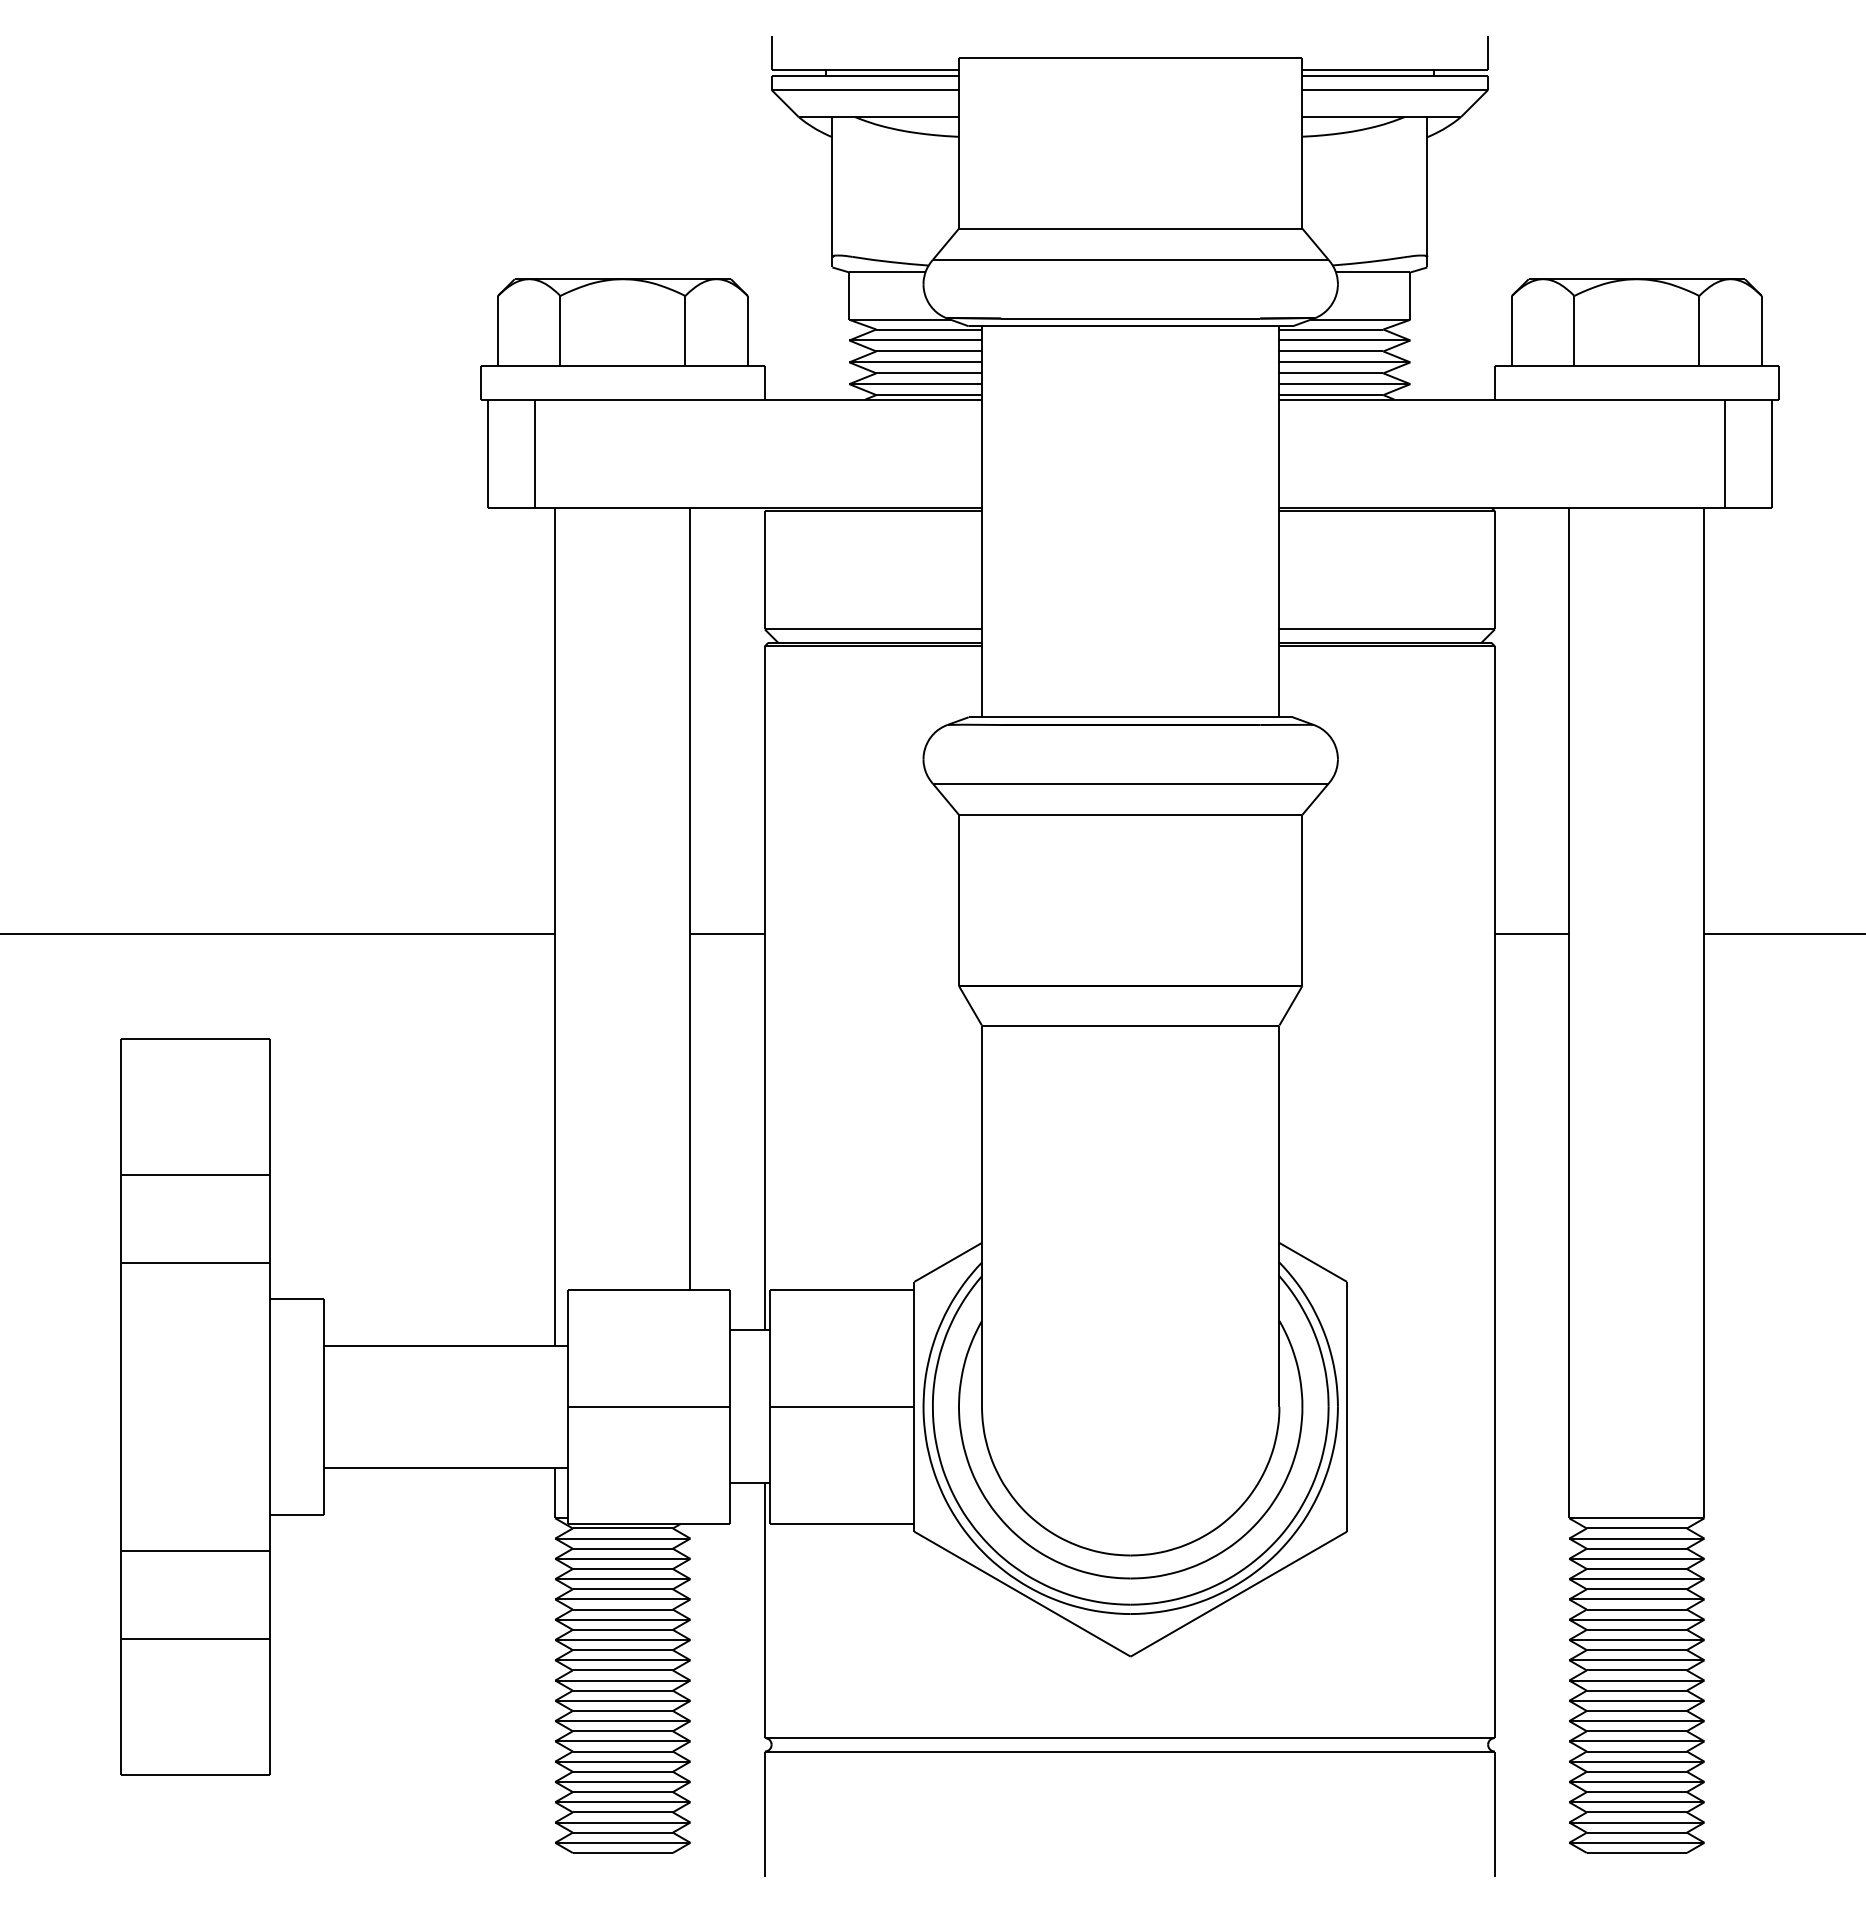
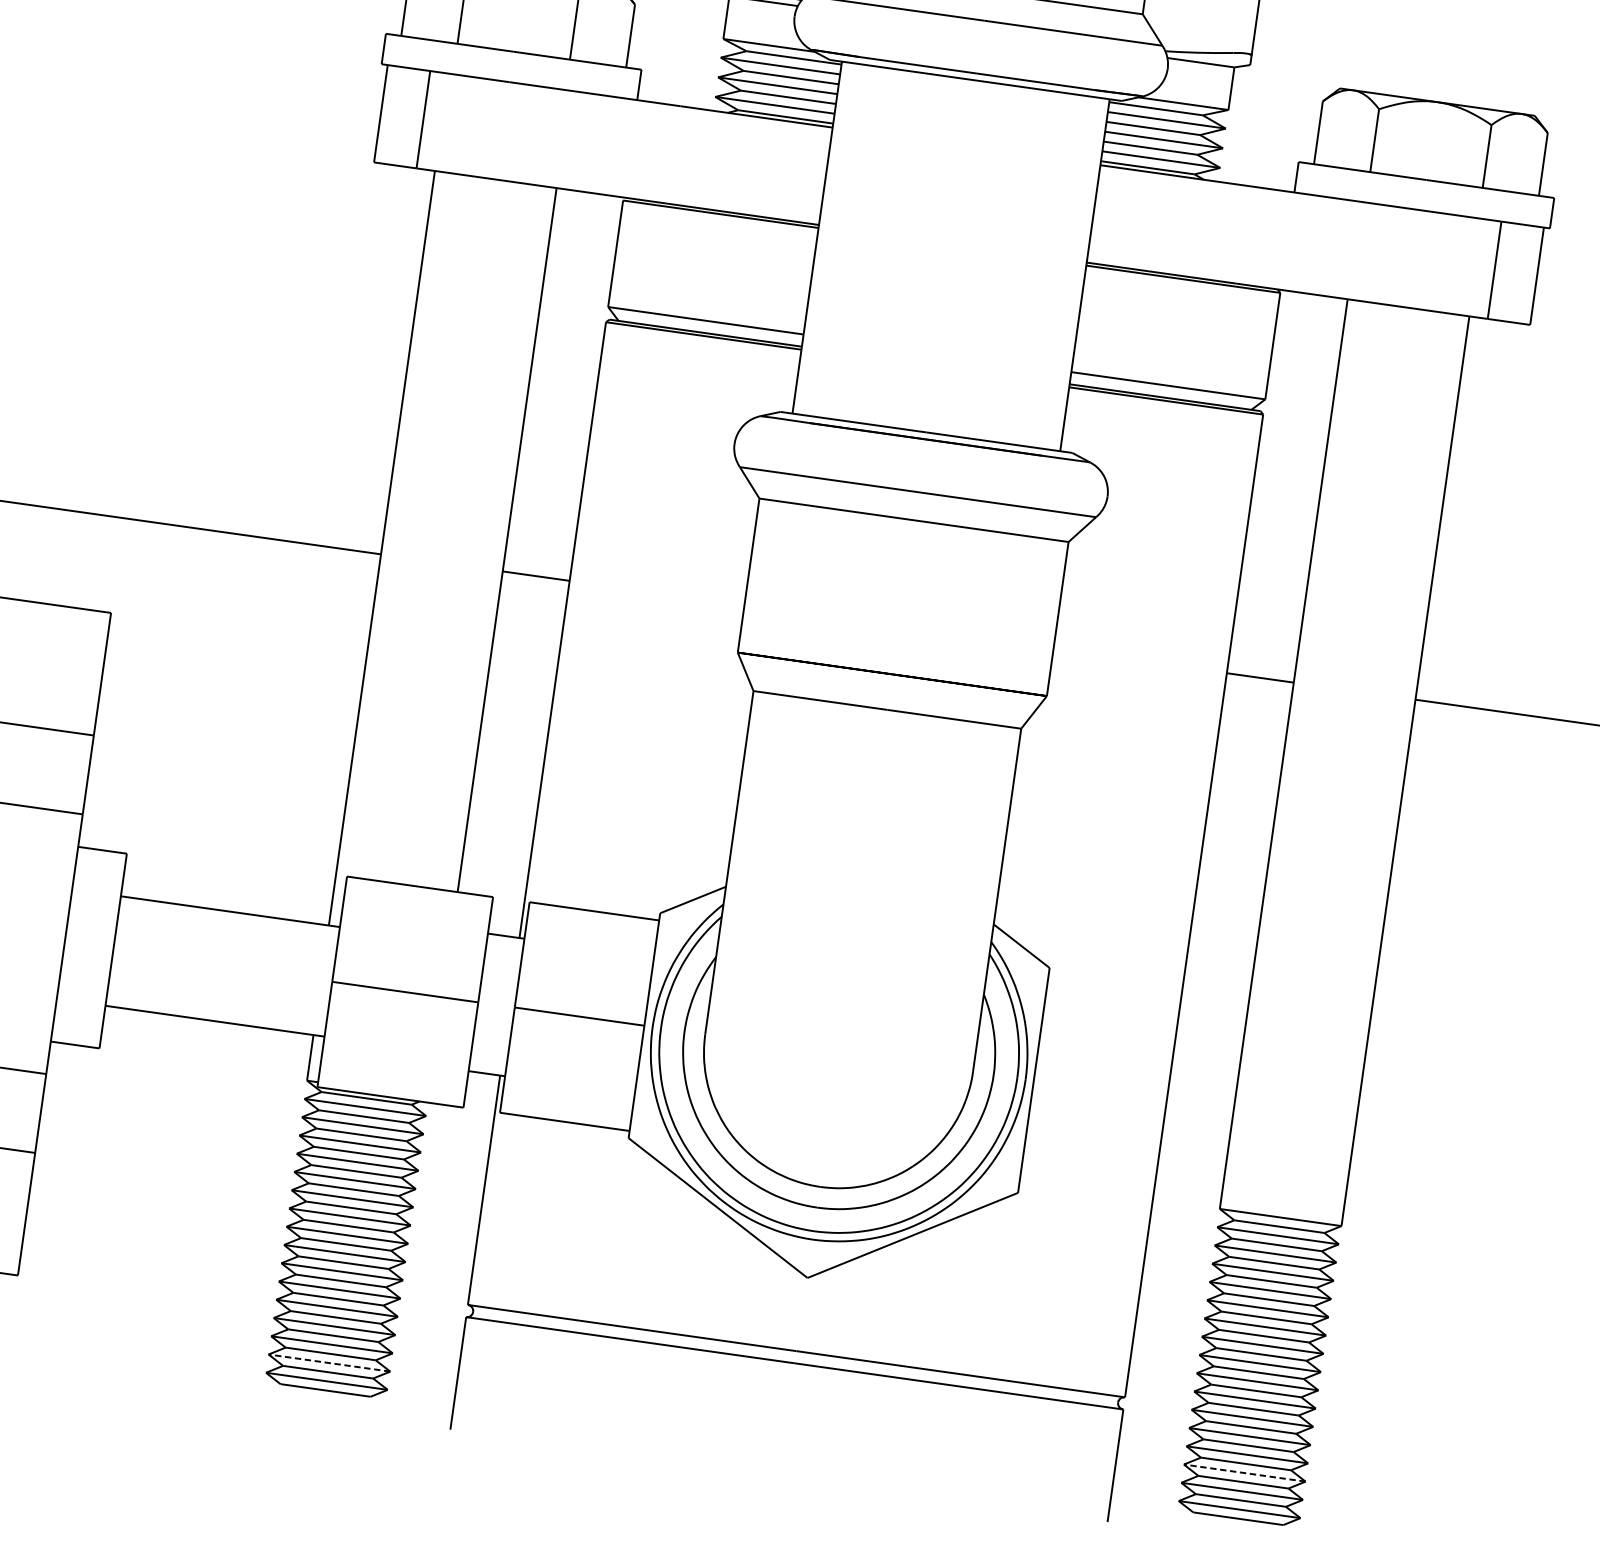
line: (1636, 1802) -> (1244, 1473), solid -> dashed
line: (622, 1822) -> (329, 1362), solid -> dashed

